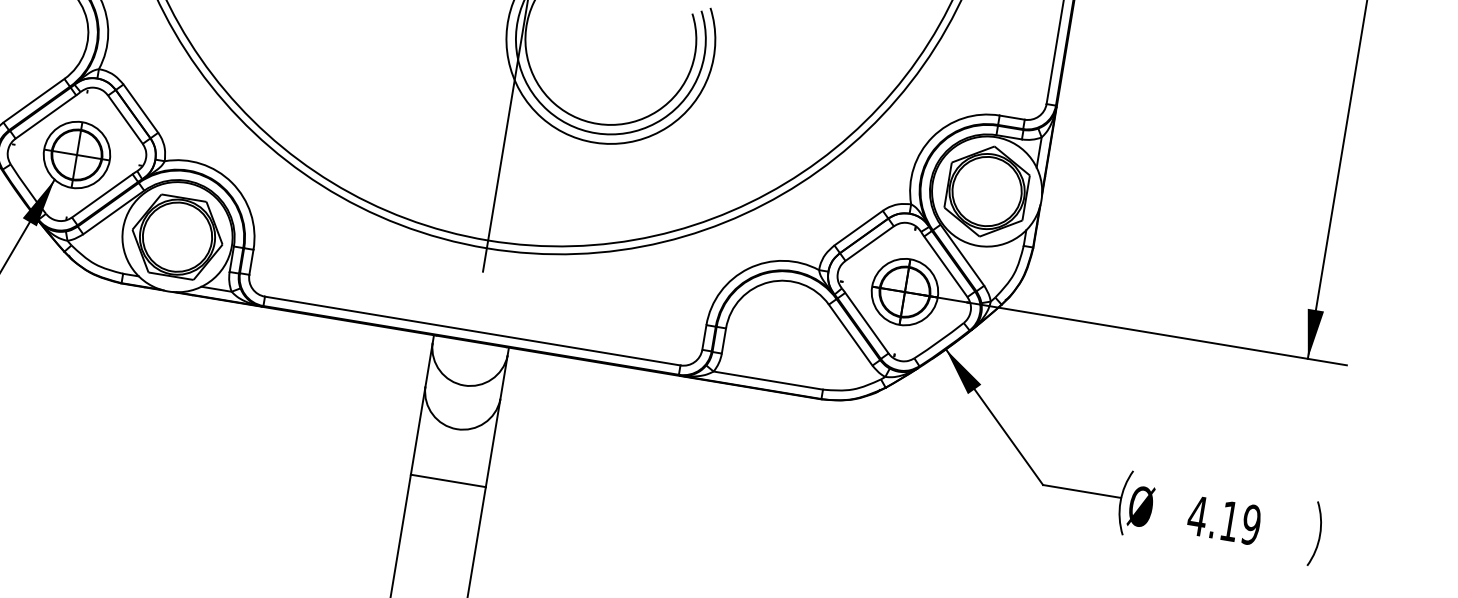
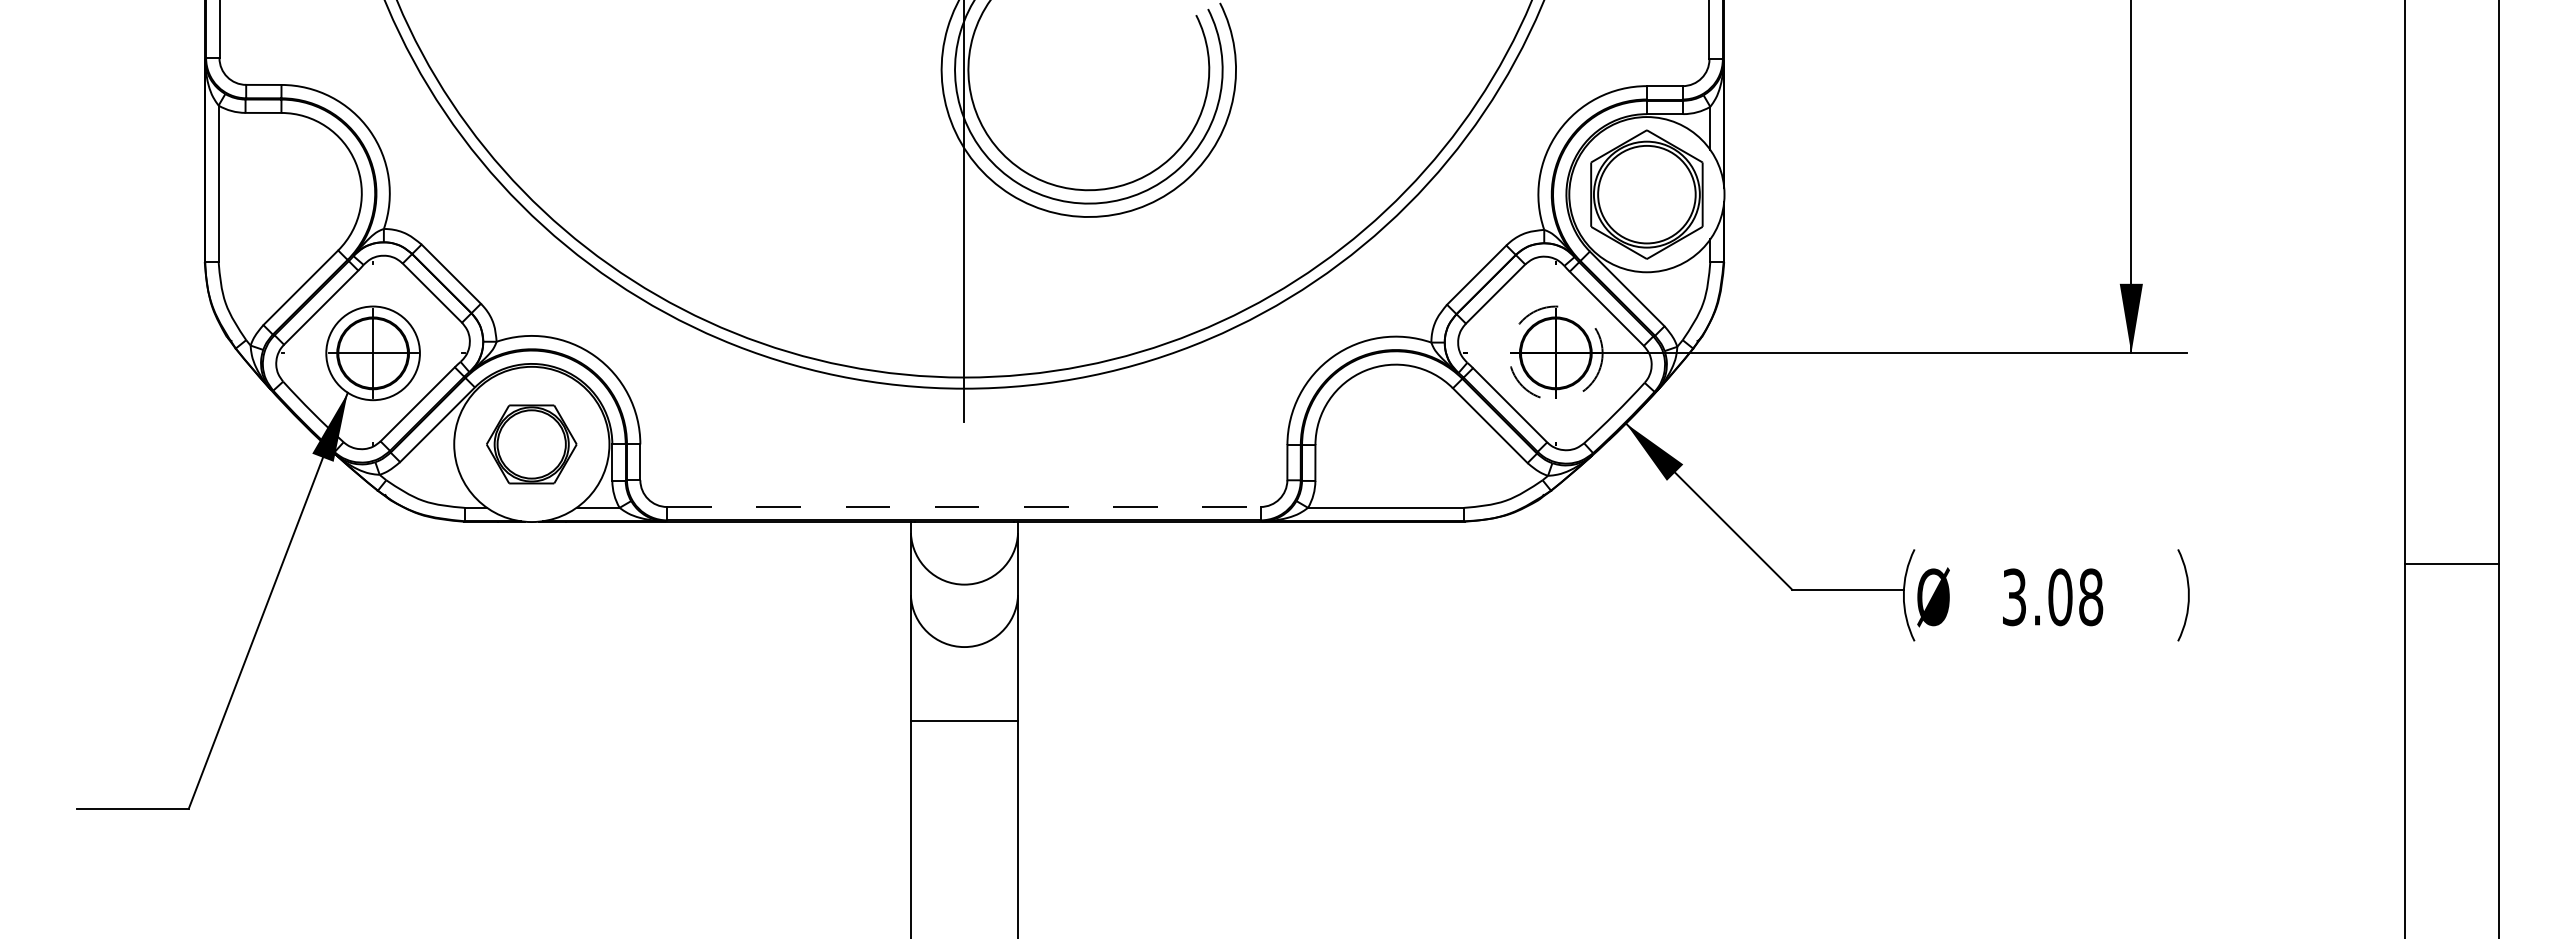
part: (177, 237) -> (531, 444), size x0.7
circle: (904, 292) -> (1555, 353), solid -> dashed
line: (472, 331) -> (963, 507), solid -> dashed
text: (1224, 520) -> (2052, 597), 4.19 -> 3.08

